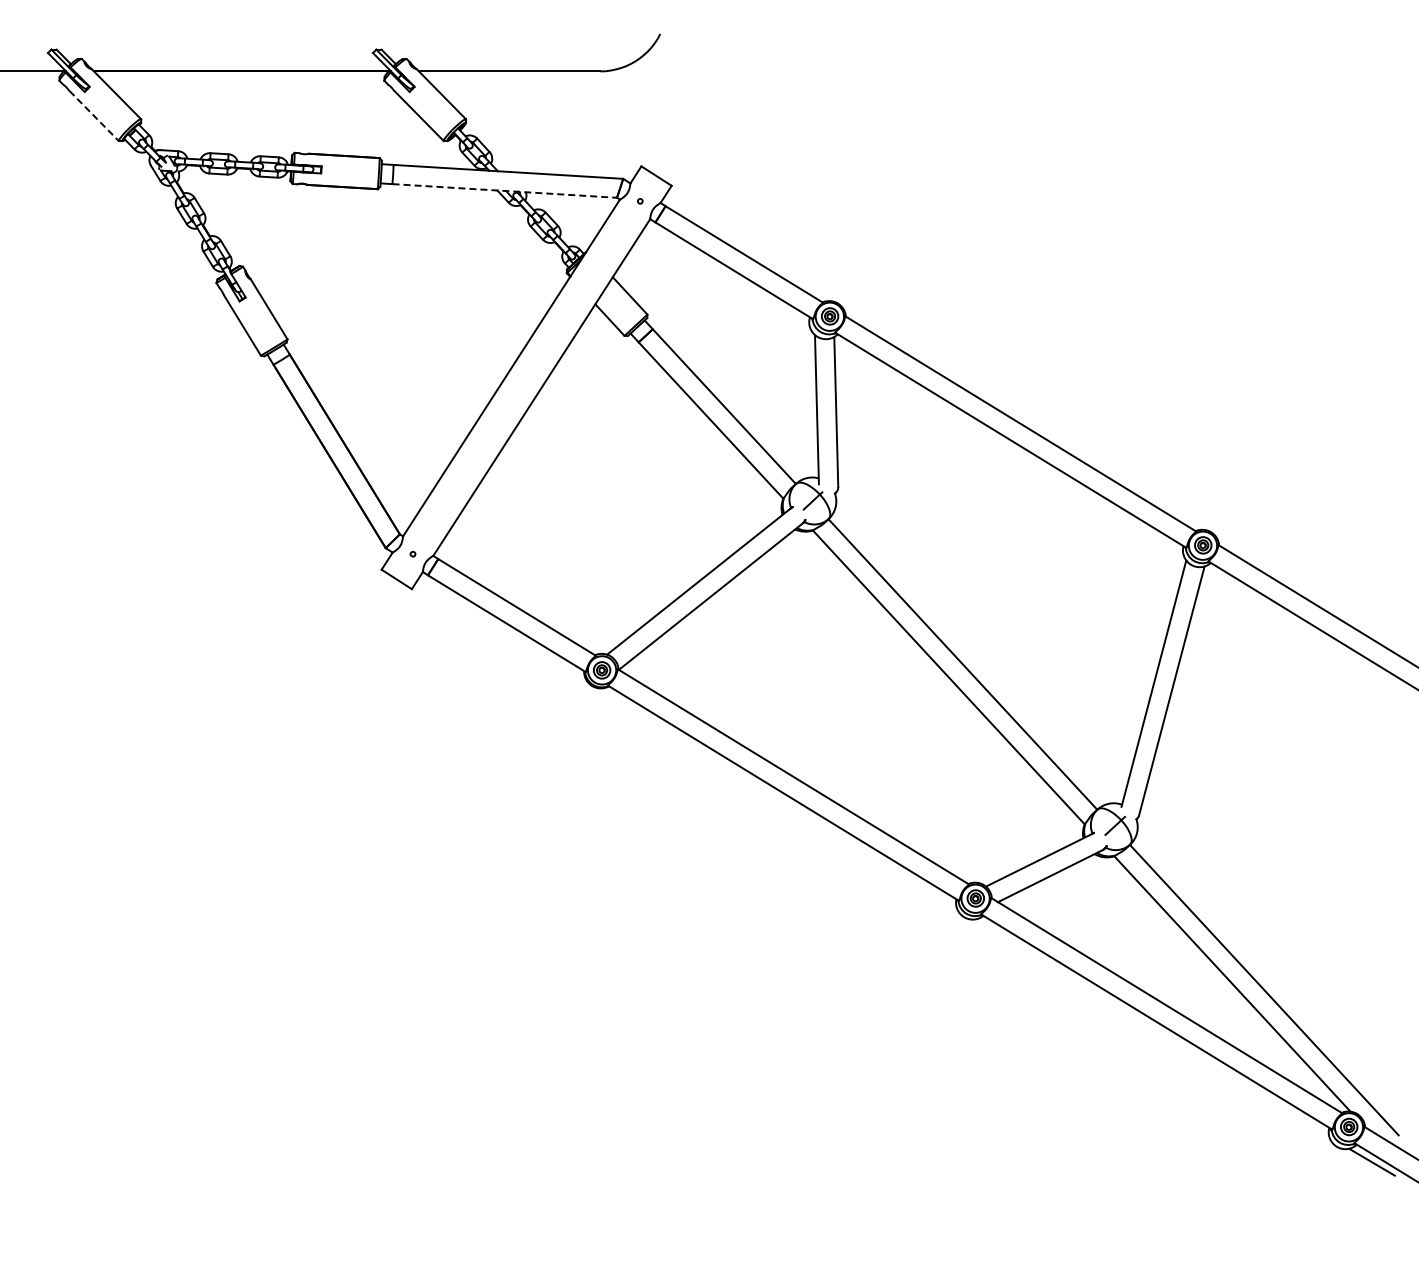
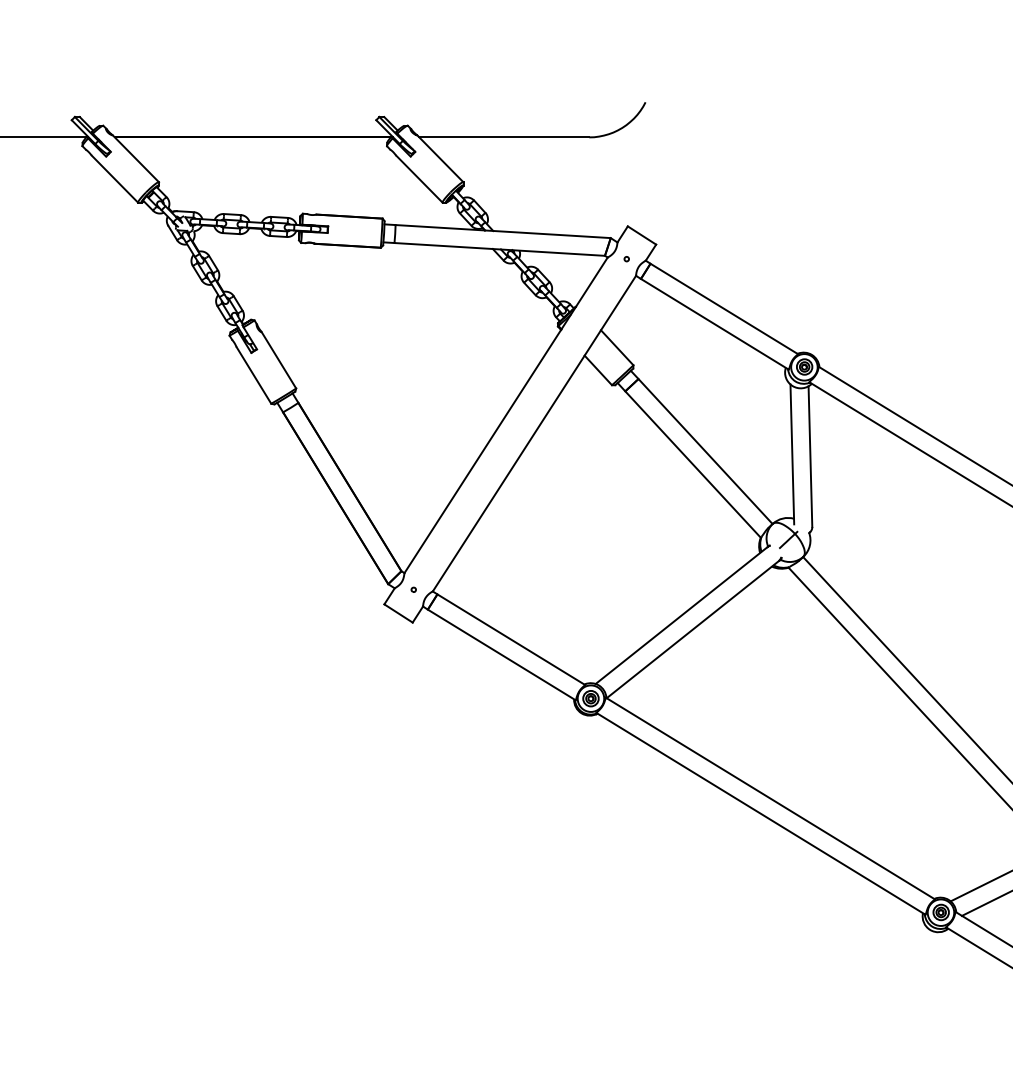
line: (94, 116) -> (115, 179), dashed -> solid
line: (505, 191) -> (500, 249), dashed -> solid

